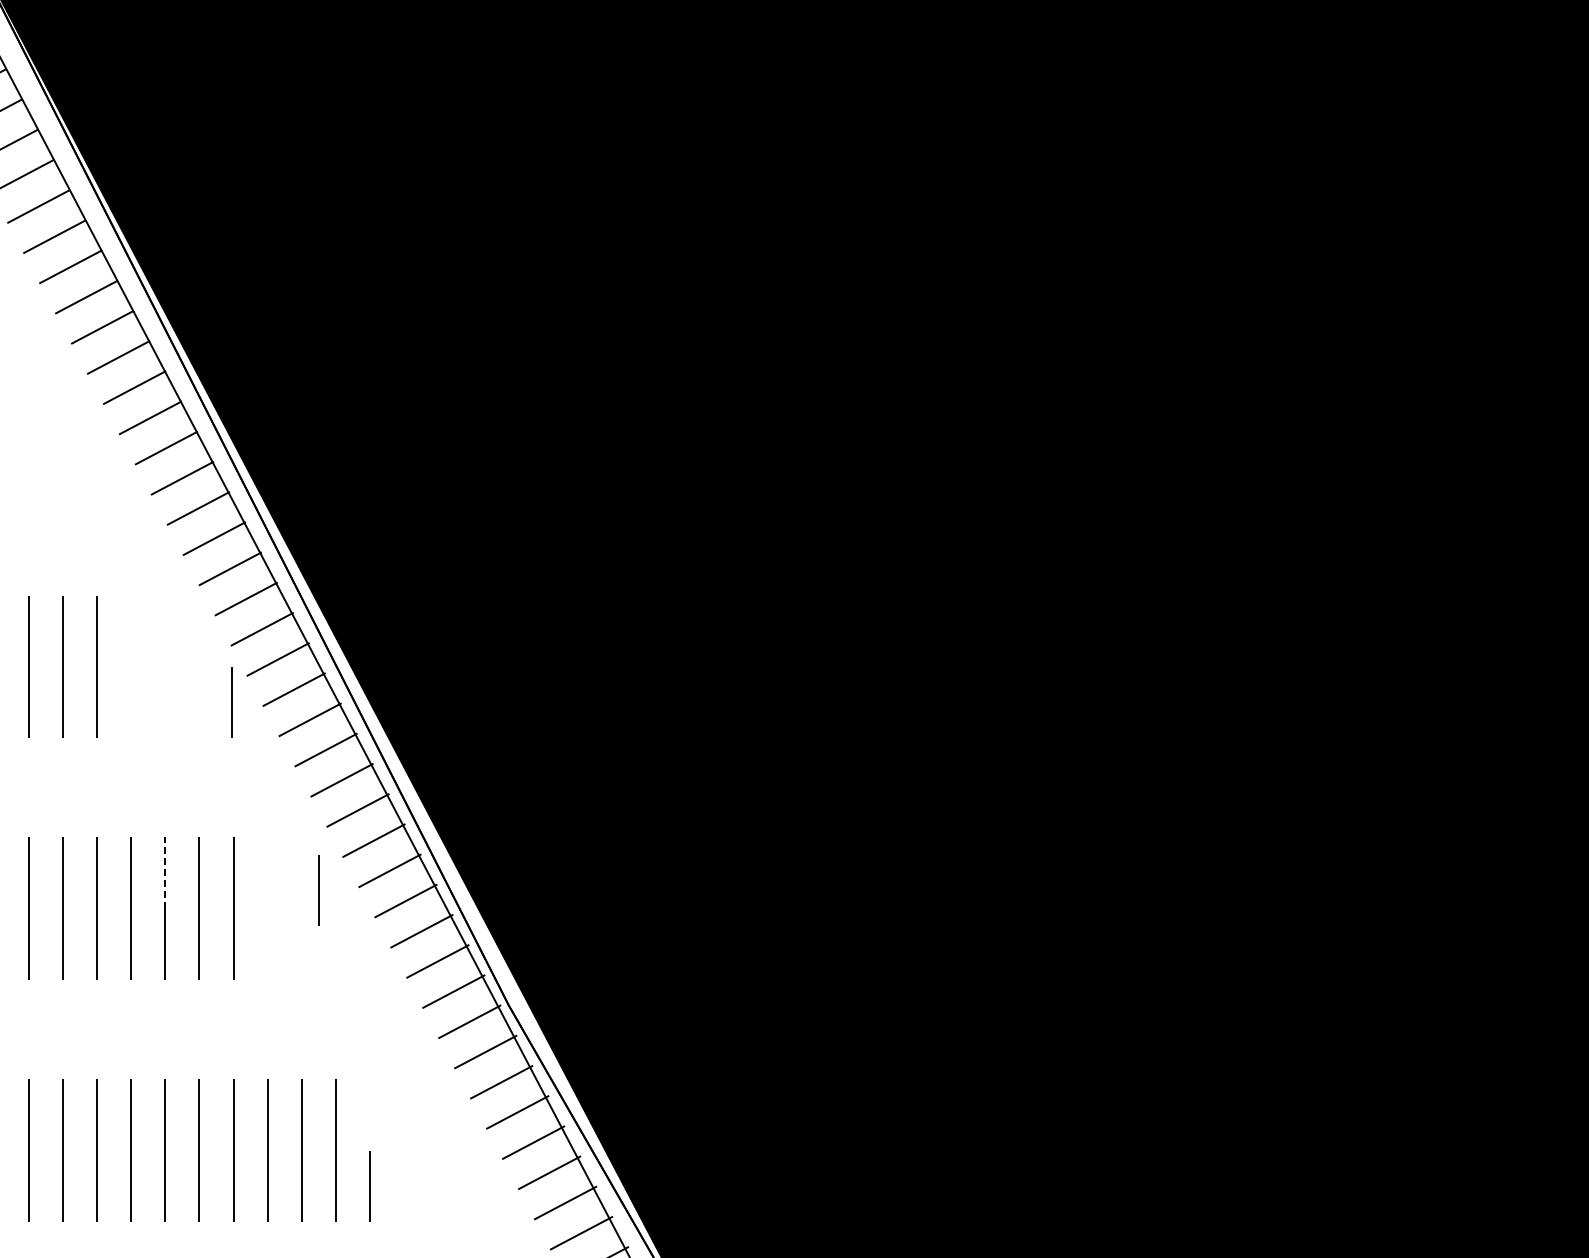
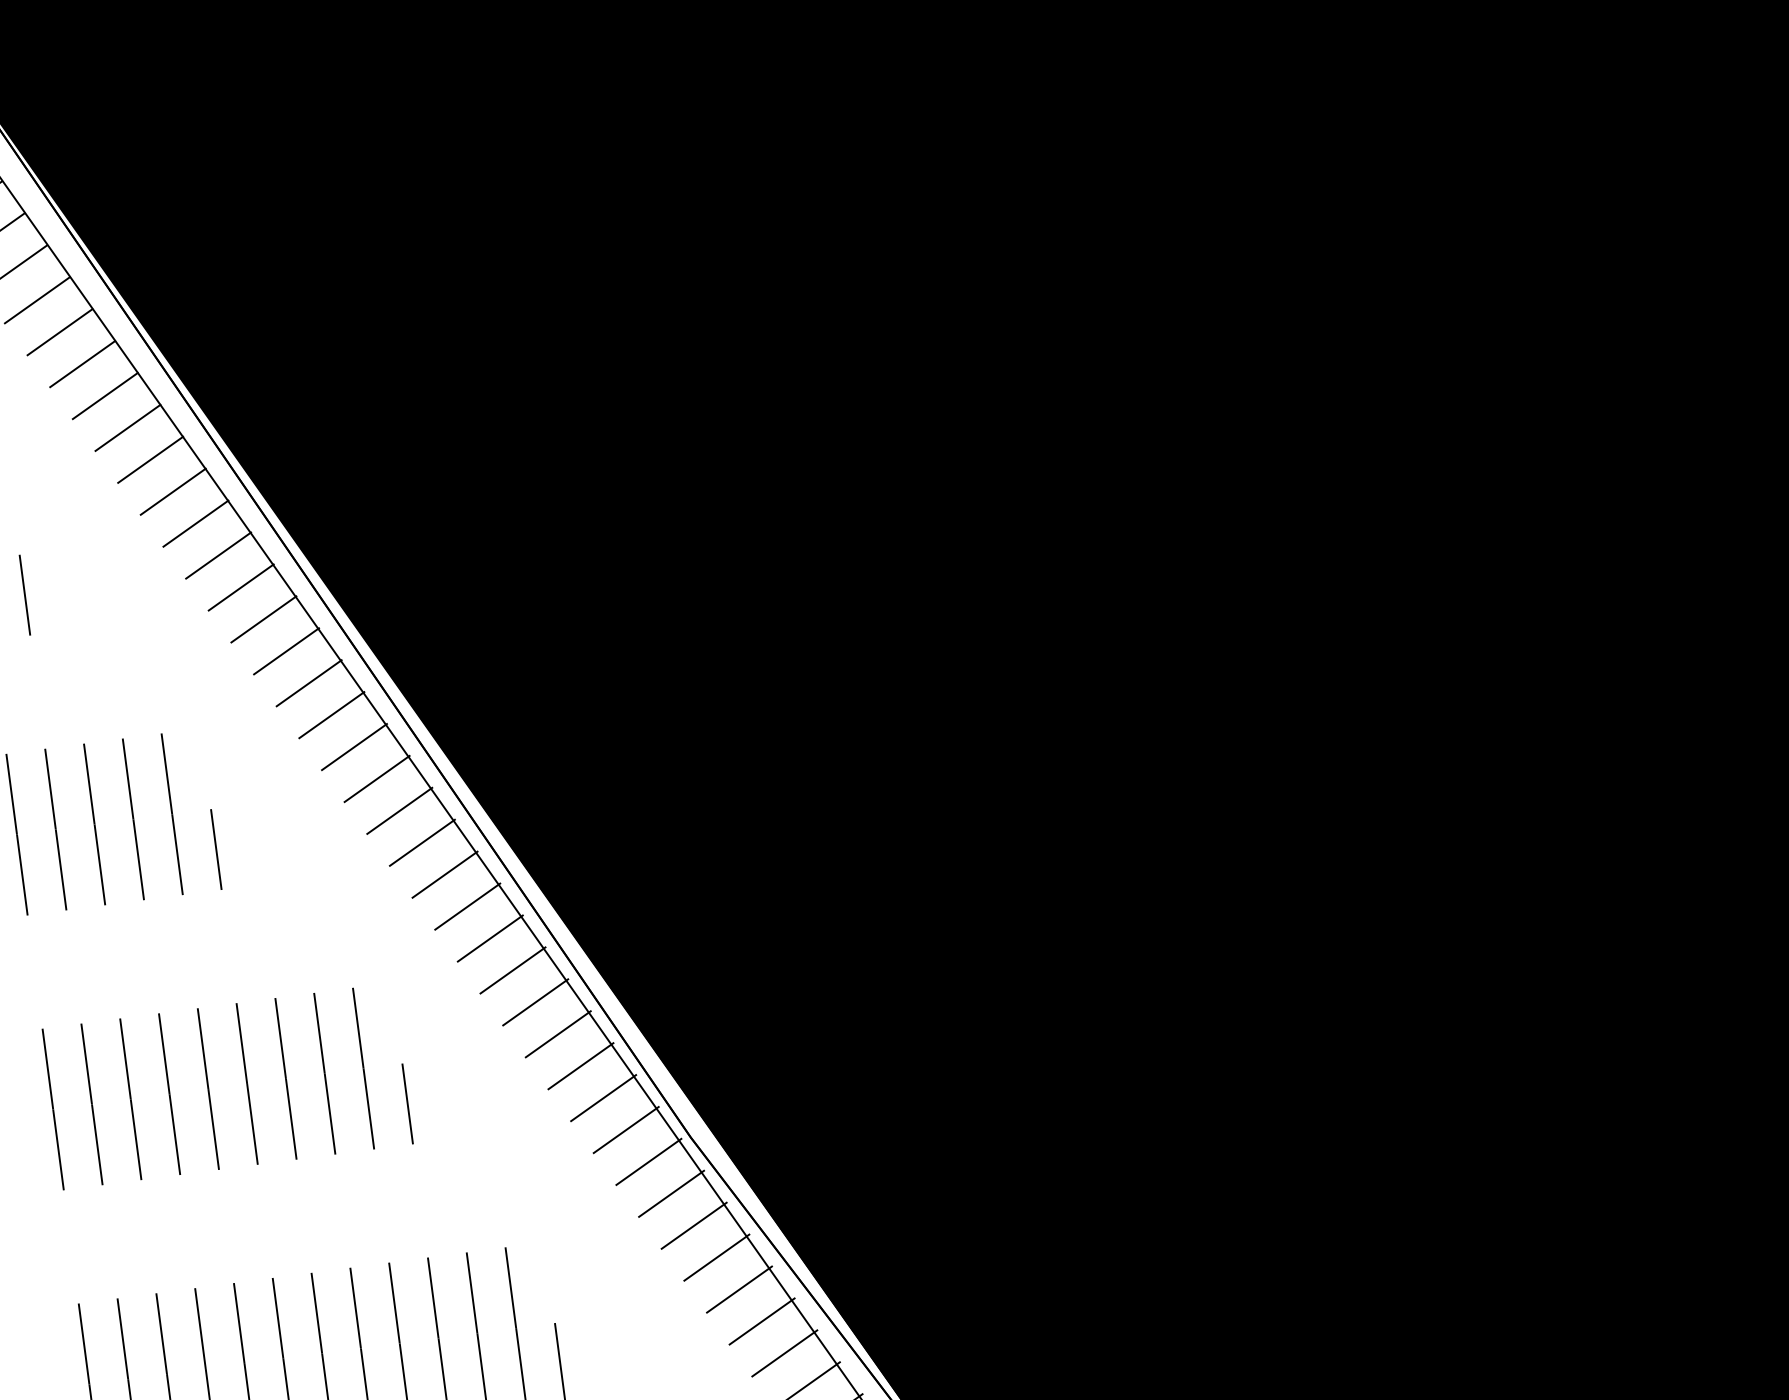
line: (231, 702) -> (215, 849), moved
line: (165, 873) -> (281, 1038), dashed -> solid
line: (318, 890) -> (407, 1104), moved

